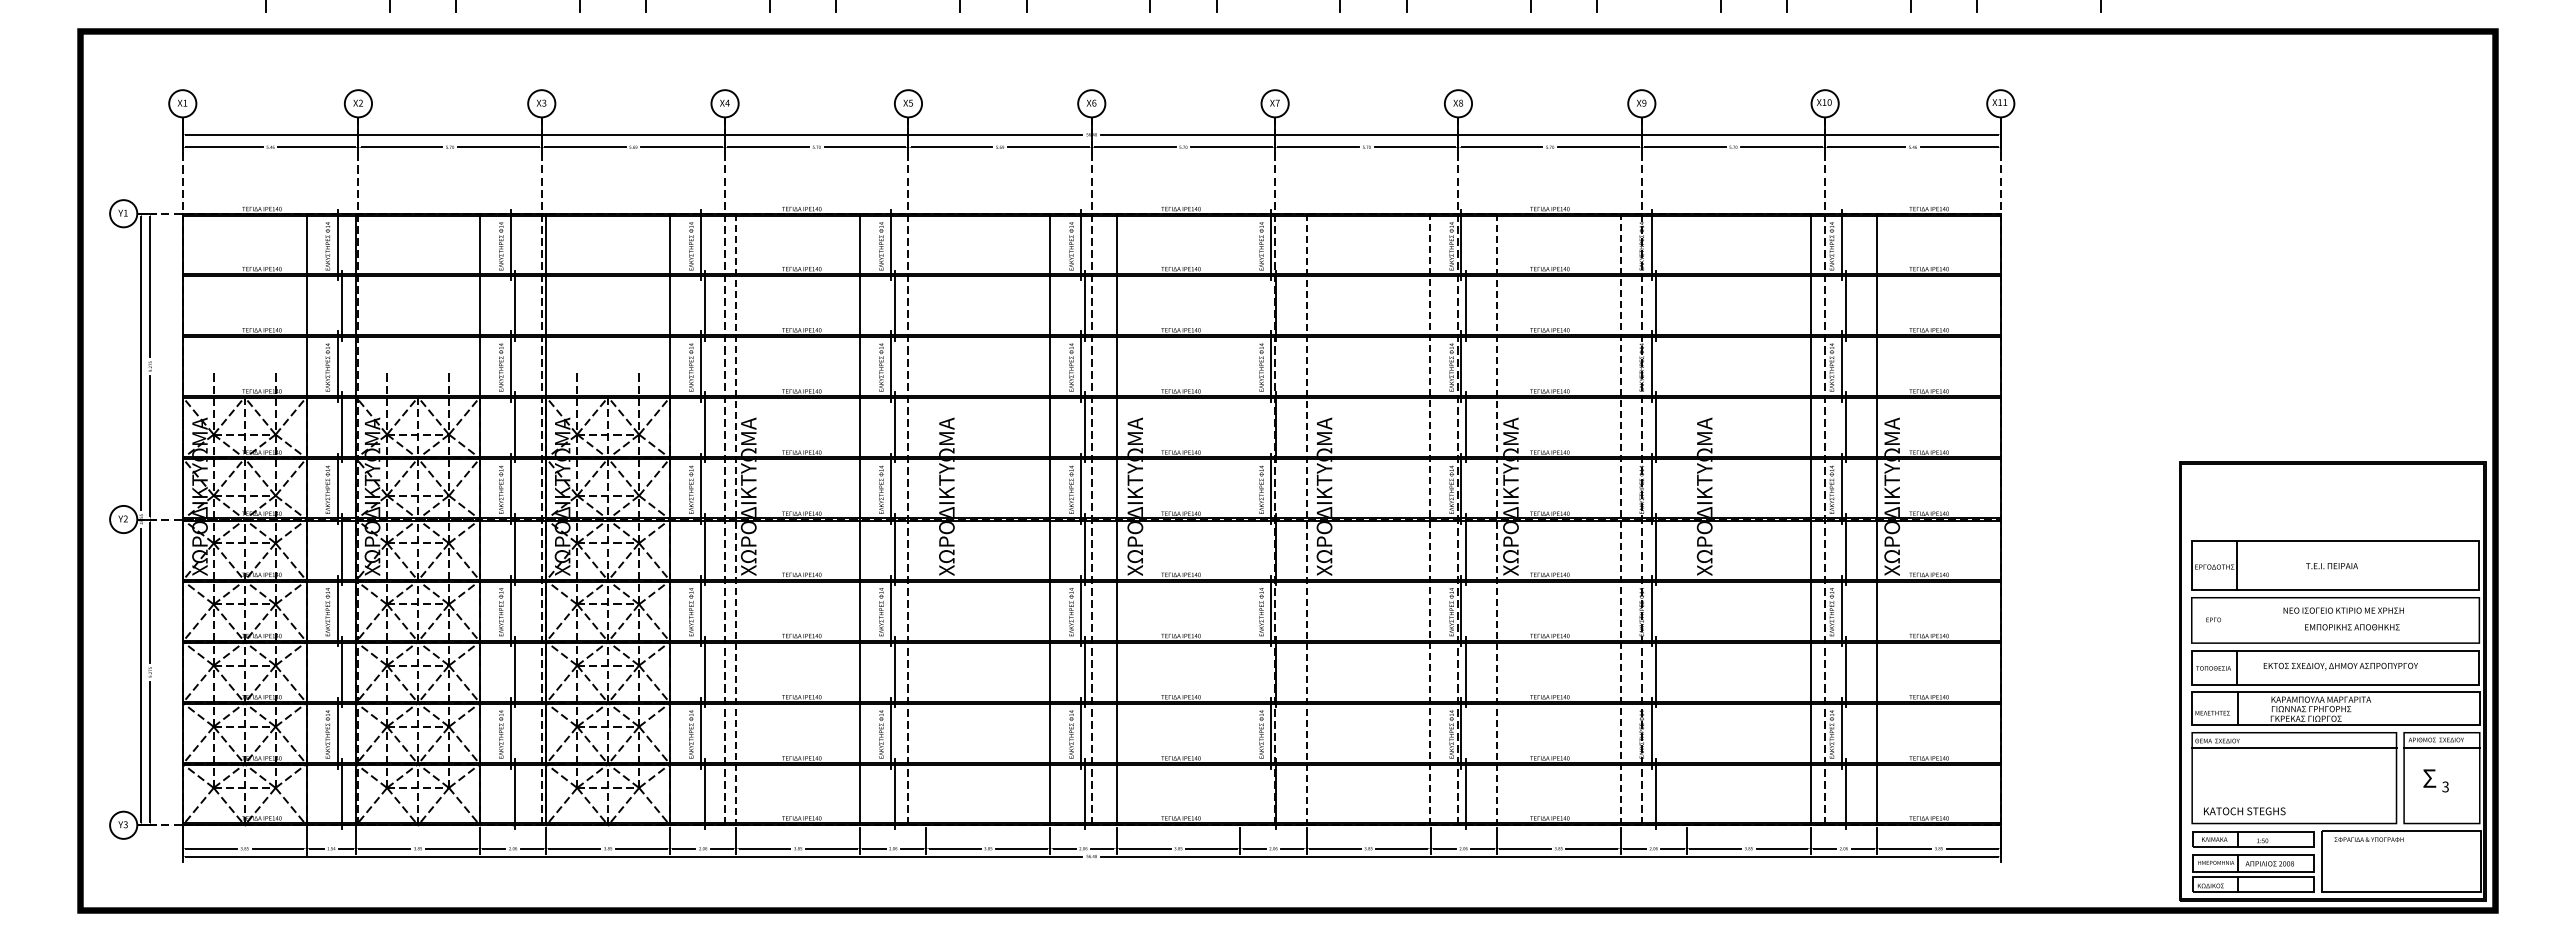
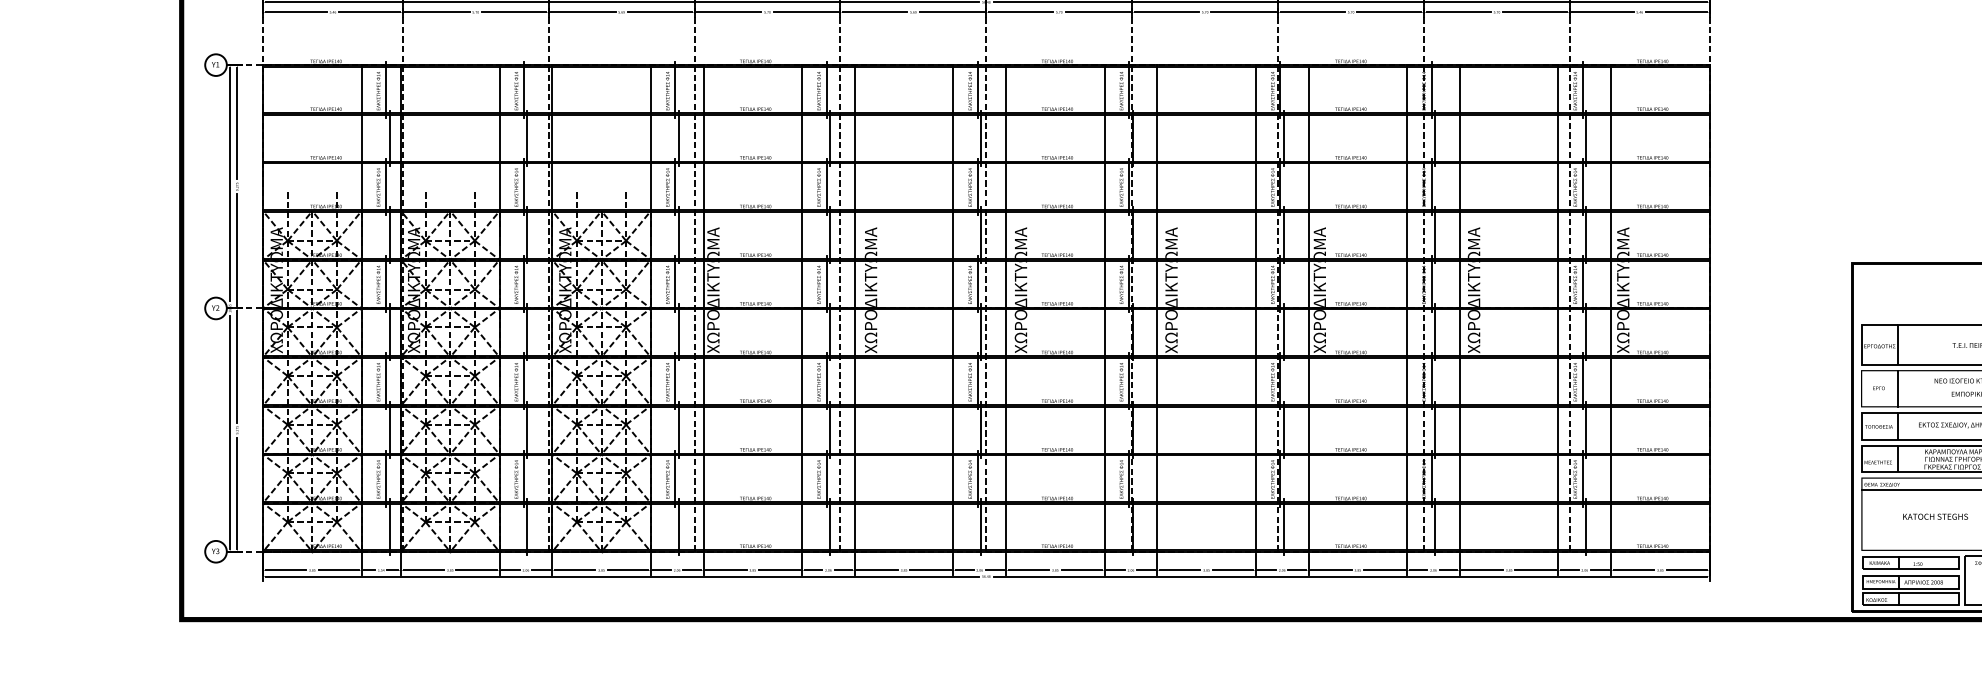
line: (736, 519) -> (703, 308), dashed -> solid
line: (926, 519) -> (854, 308), added
line: (1240, 519) -> (1104, 308), added
line: (1306, 519) -> (1157, 308), dashed -> solid
line: (1430, 519) -> (1255, 308), dashed -> solid
line: (1496, 519) -> (1308, 308), dashed -> solid
line: (1620, 519) -> (1407, 308), dashed -> solid
line: (1686, 519) -> (1459, 308), added
line: (2237, 620) -> (1897, 388), added
text: (2244, 811) -> (1935, 516), moved

